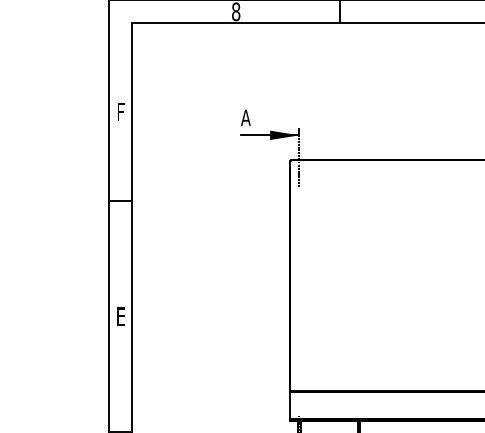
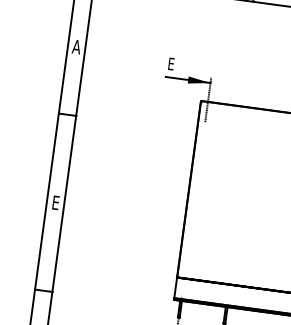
text: (120, 112) -> (76, 47), F -> A
text: (245, 117) -> (171, 63), A -> E

